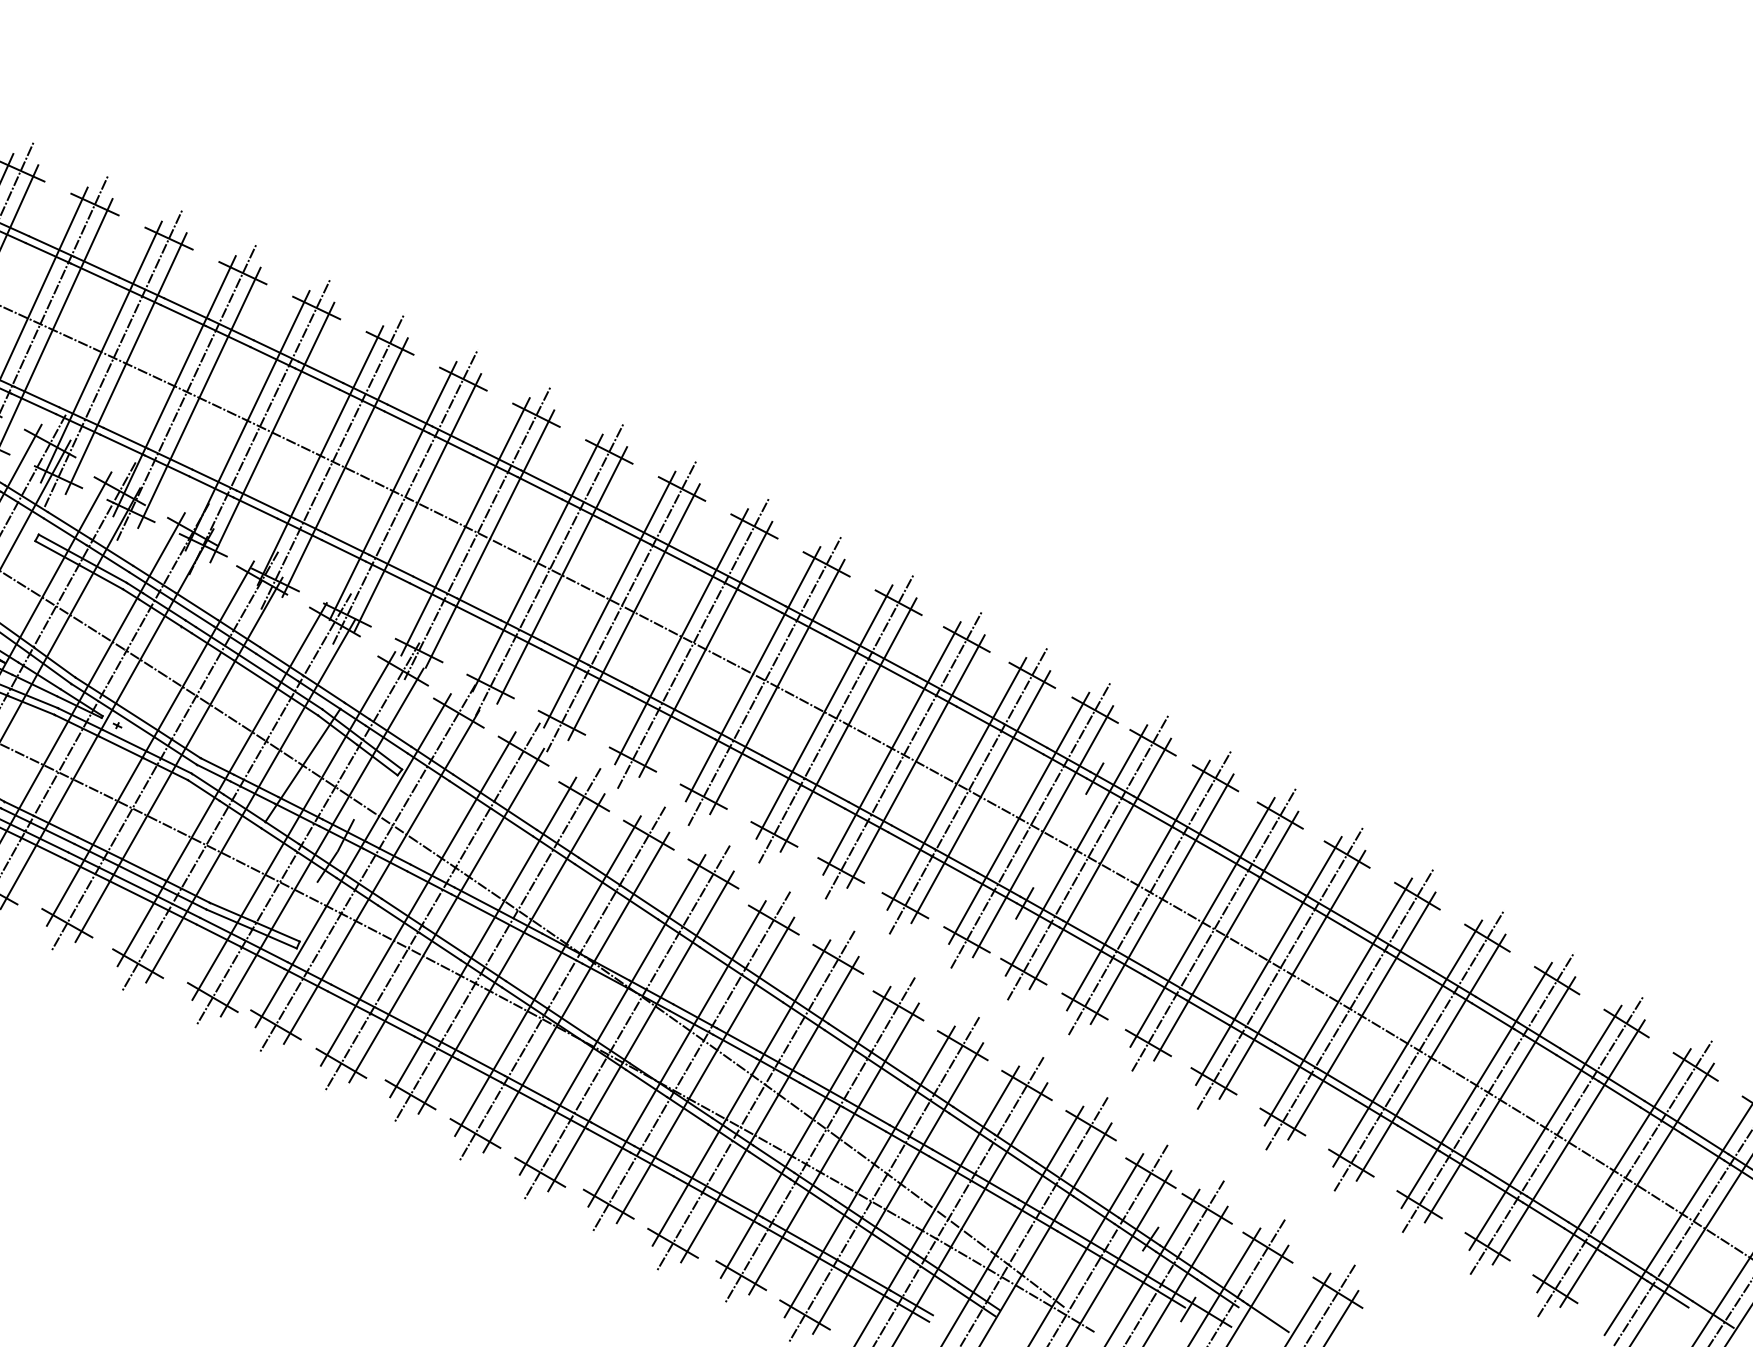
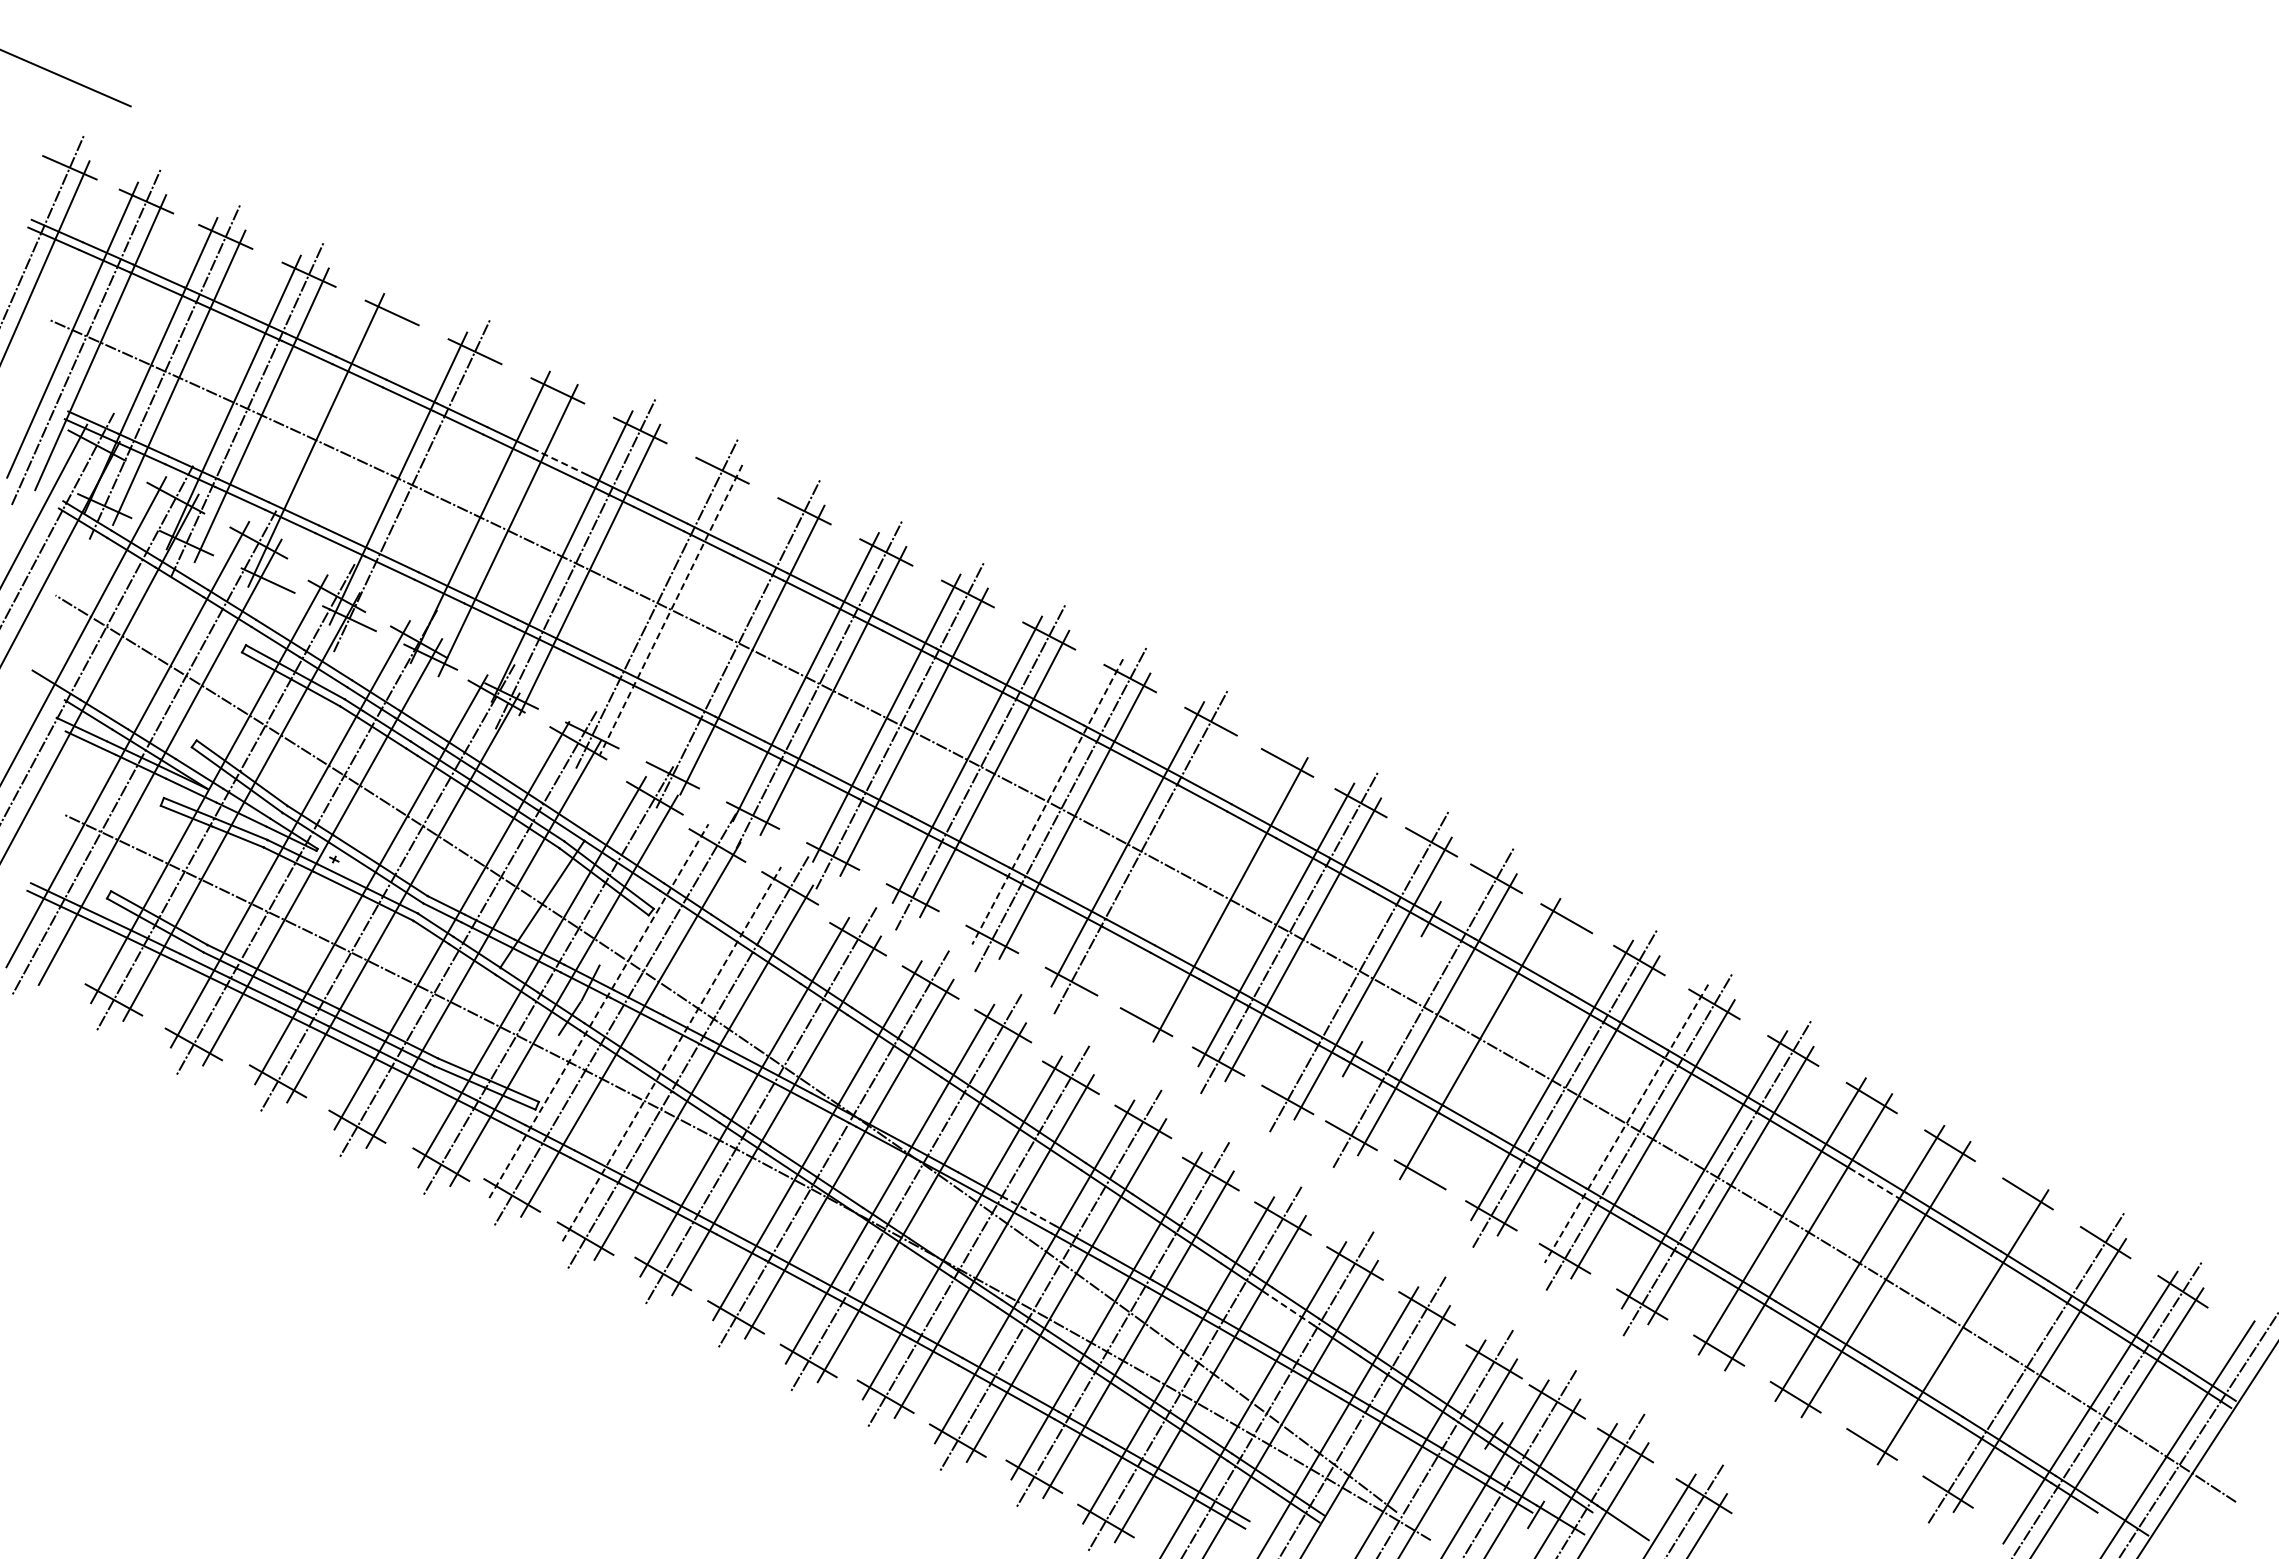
line: (113, 357) -> (329, 446), removed
line: (125, 362) -> (343, 452), removed
line: (320, 372) -> (562, 463), solid -> dashed
line: (198, 397) -> (425, 491), removed
line: (259, 426) -> (493, 523), removed
line: (392, 491) -> (643, 596), removed
line: (417, 503) -> (671, 610), solid -> dashed
line: (465, 526) -> (724, 636), removed
line: (752, 674) -> (1047, 802), solid -> dashed
line: (848, 724) -> (1154, 858), removed
line: (891, 747) -> (1203, 884), removed
line: (903, 754) -> (1216, 892), removed
line: (1018, 818) -> (1345, 963), removed
line: (1076, 850) -> (1410, 999), removed
line: (352, 861) -> (598, 1011), solid -> dashed
line: (1150, 892) -> (1493, 1046), removed
line: (417, 899) -> (671, 1054), solid -> dashed
line: (1161, 899) -> (1506, 1054), removed
line: (1268, 961) -> (1626, 1124), solid -> dashed
line: (1493, 1016) -> (1878, 1185), solid -> dashed
line: (738, 1040) -> (1031, 1212), solid -> dashed
line: (1419, 1050) -> (1795, 1224), removed
line: (1488, 1092) -> (1872, 1271), removed
line: (970, 1127) -> (1291, 1310), solid -> dashed
line: (1545, 1128) -> (1936, 1311), removed
line: (1556, 1134) -> (1949, 1318), removed
line: (1613, 1170) -> (2013, 1358), removed

